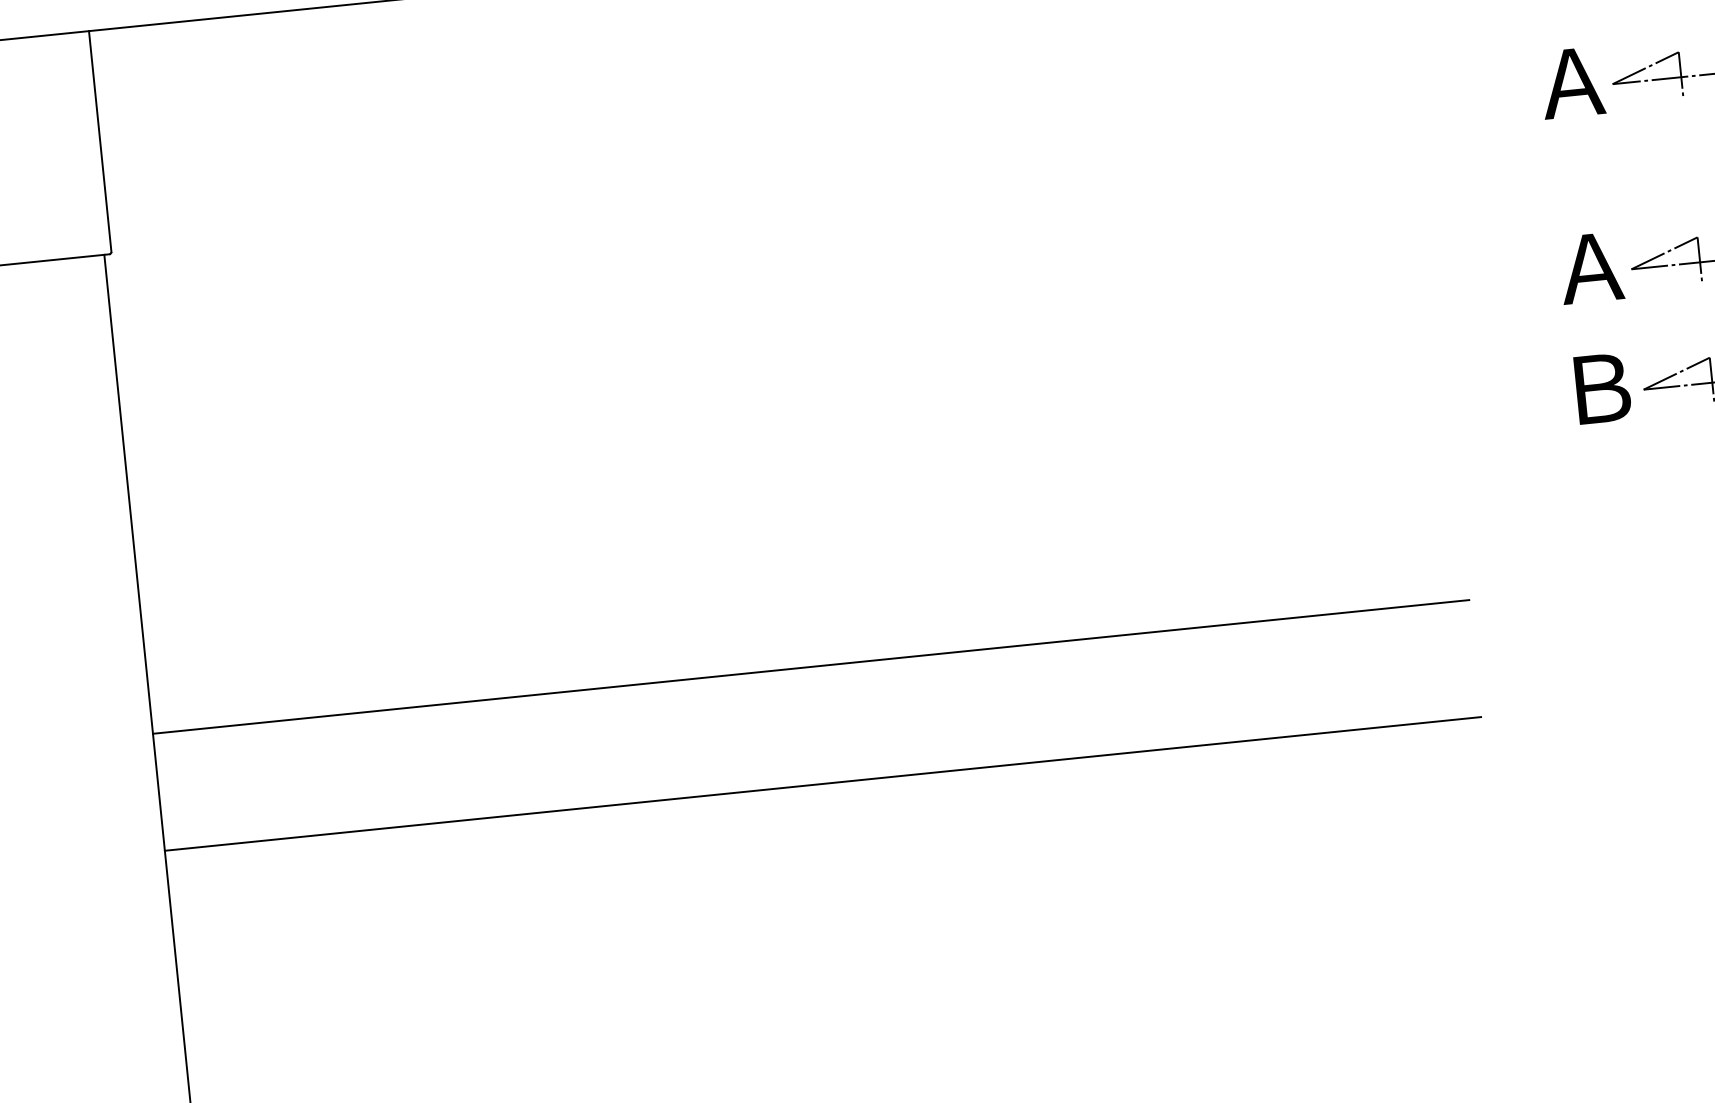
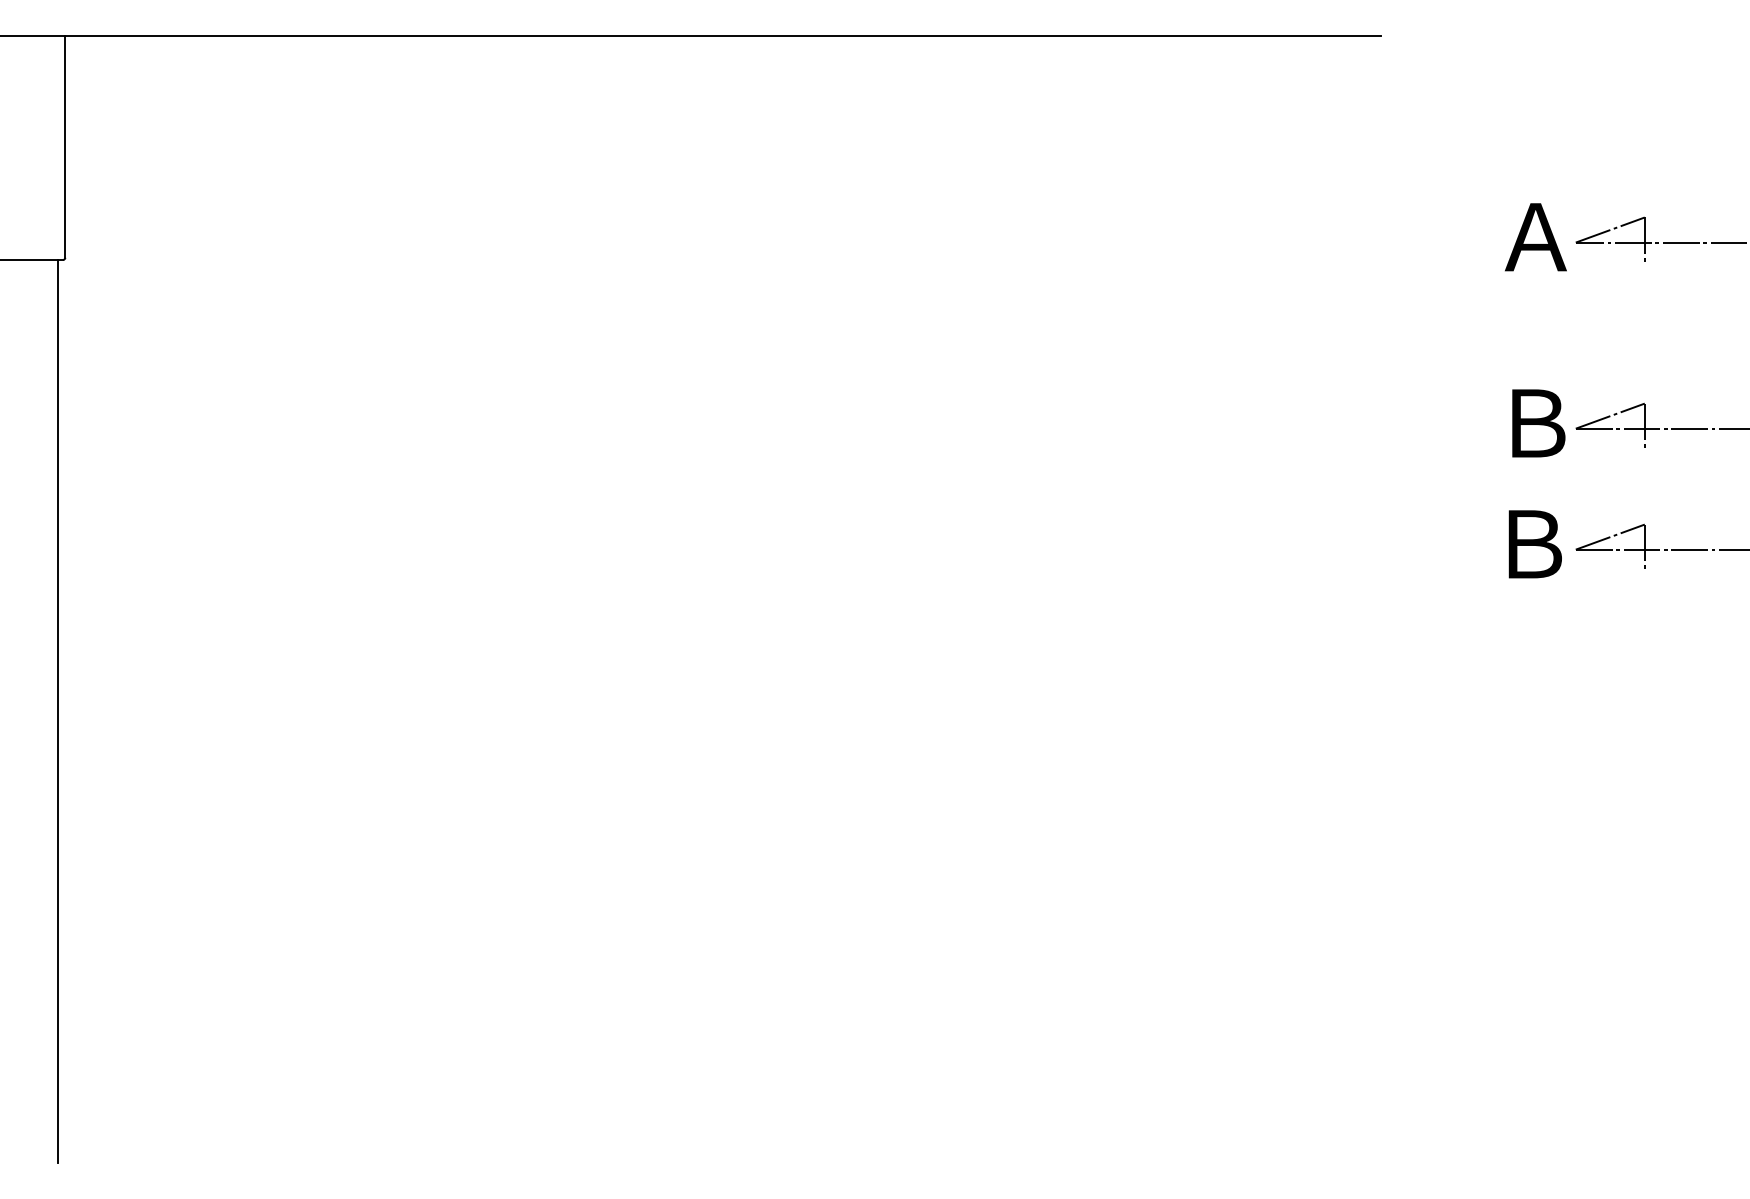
text: (1590, 268) -> (1535, 423), Ａ -> Ｂ
line: (810, 667) -> (718, 741), removed
line: (821, 783) -> (718, 858), removed

